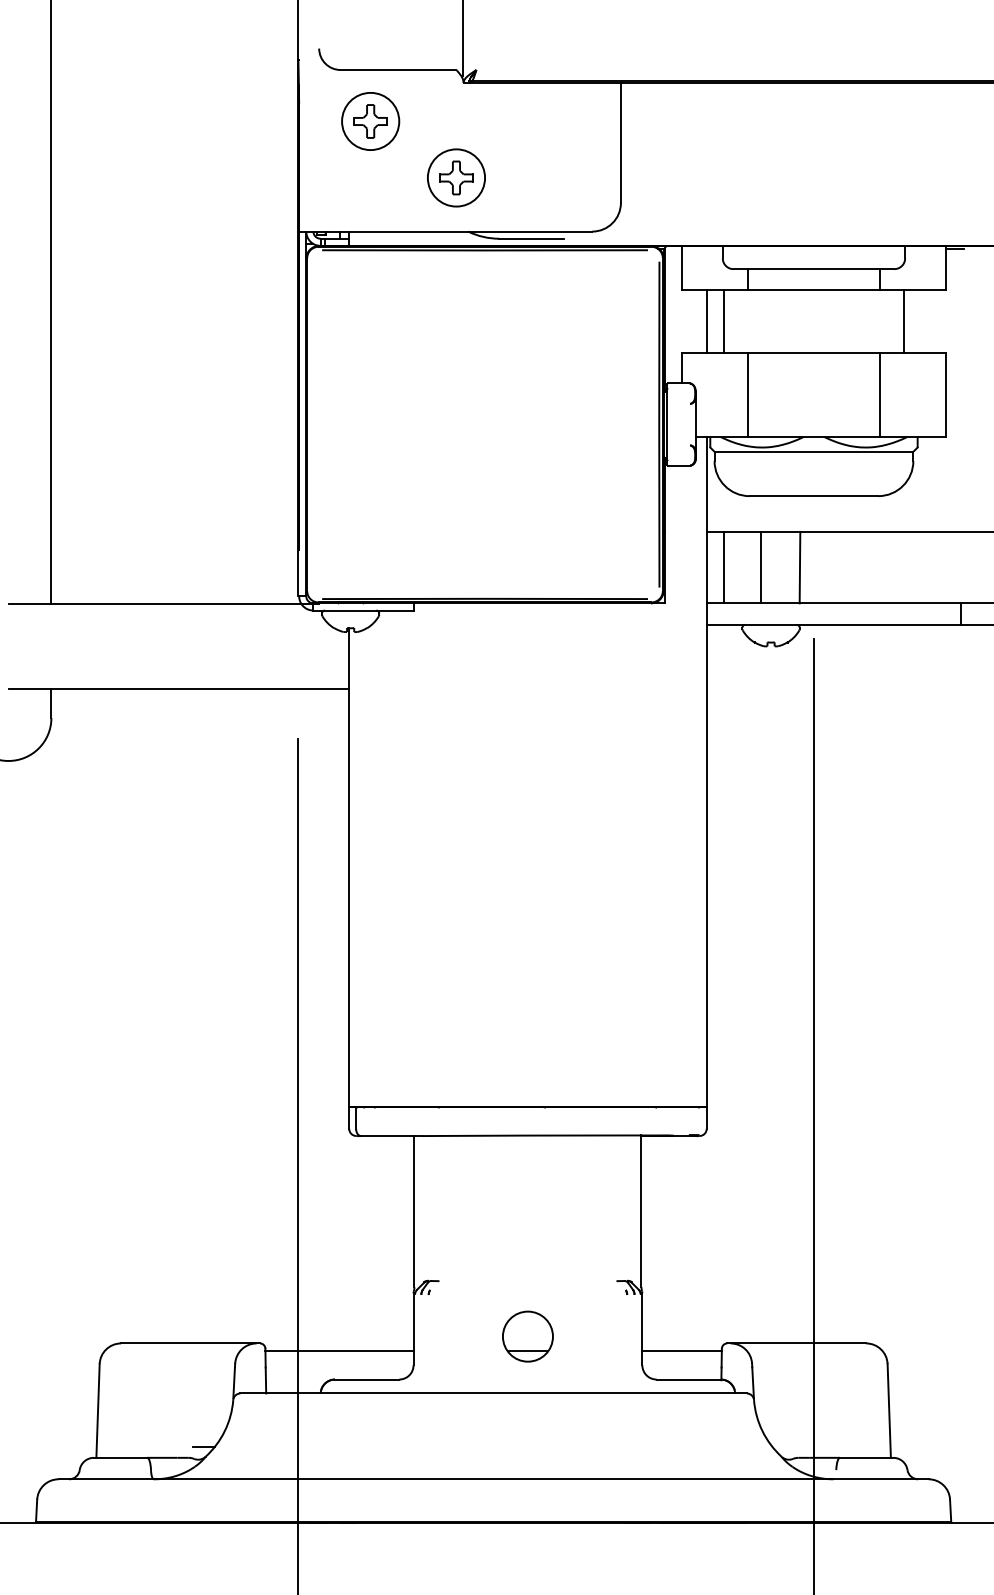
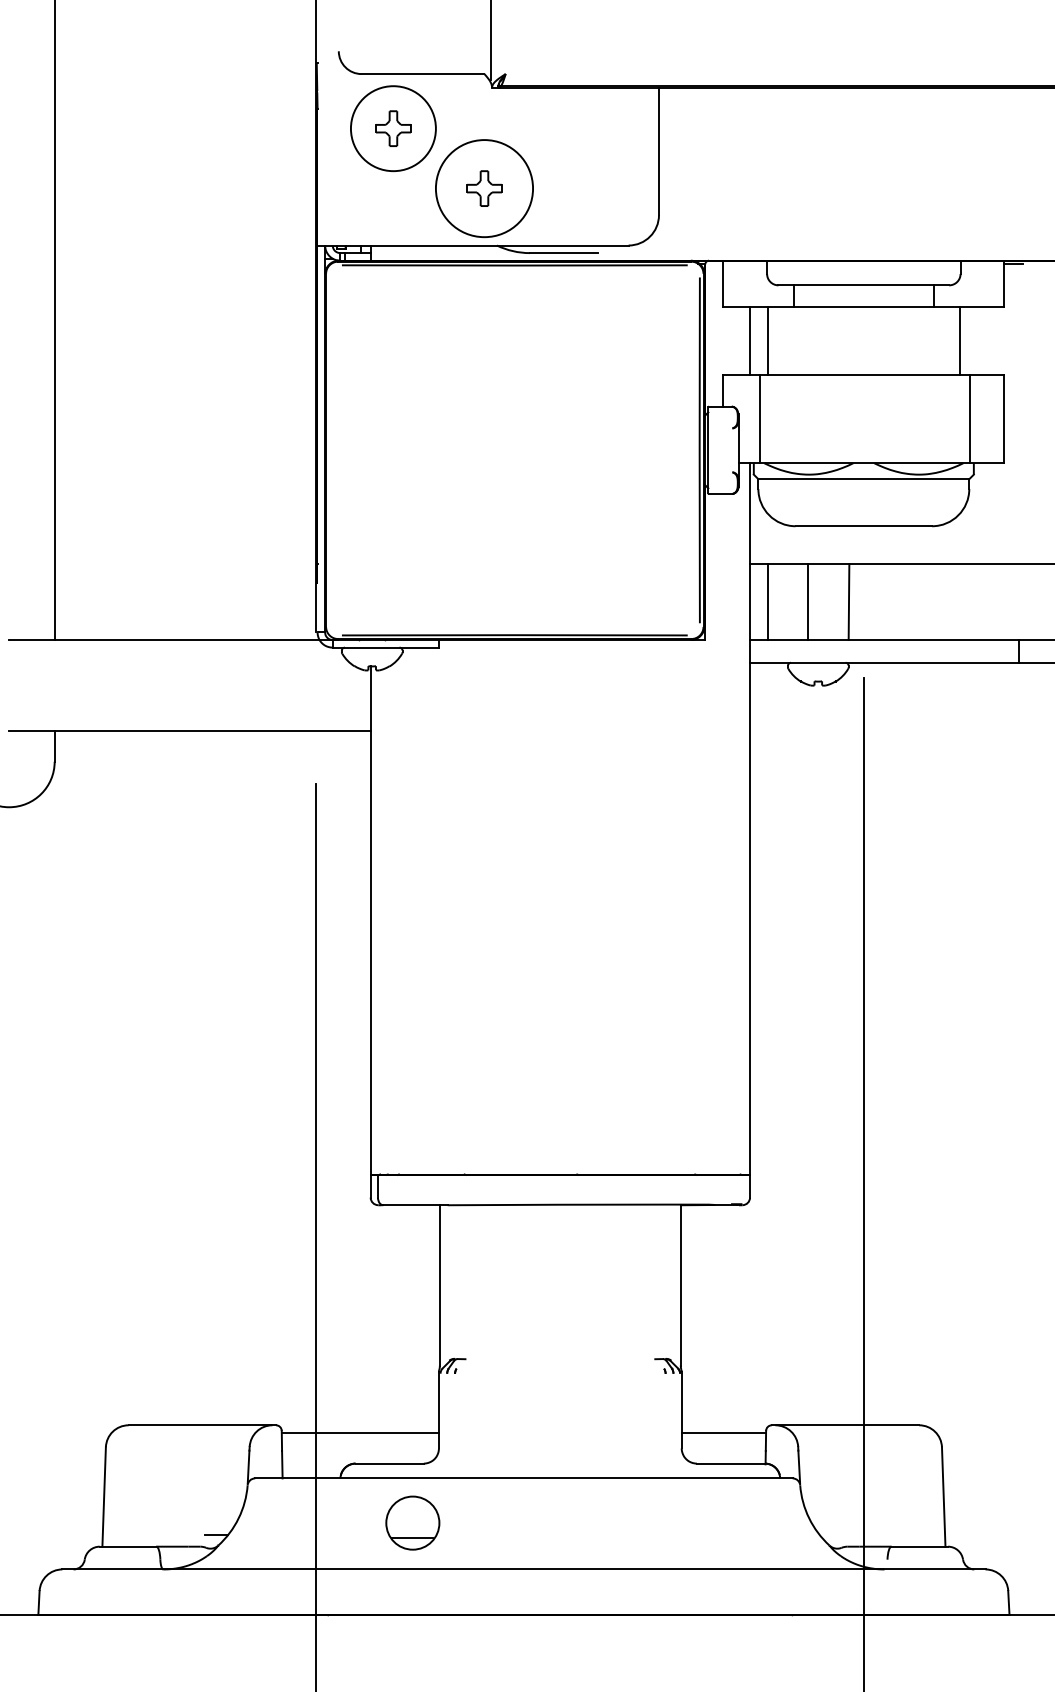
circle: (370, 121) -> (393, 128), size x1.4
circle: (456, 177) -> (484, 188), size x1.6
line: (747, 394) -> (759, 418), moved
line: (880, 394) -> (970, 418), moved
part: (527, 1336) -> (412, 1522), moved

